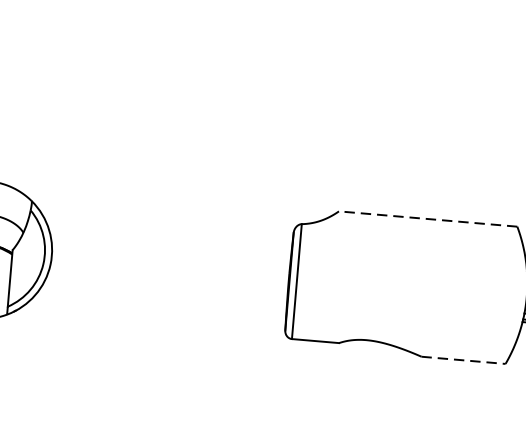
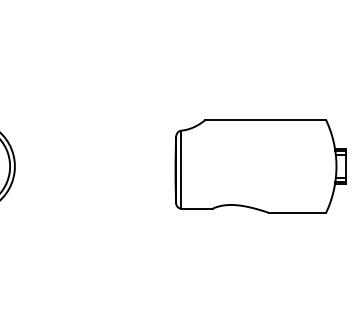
line: (427, 219) -> (265, 120), dashed -> solid
line: (464, 359) -> (298, 212), dashed -> solid

